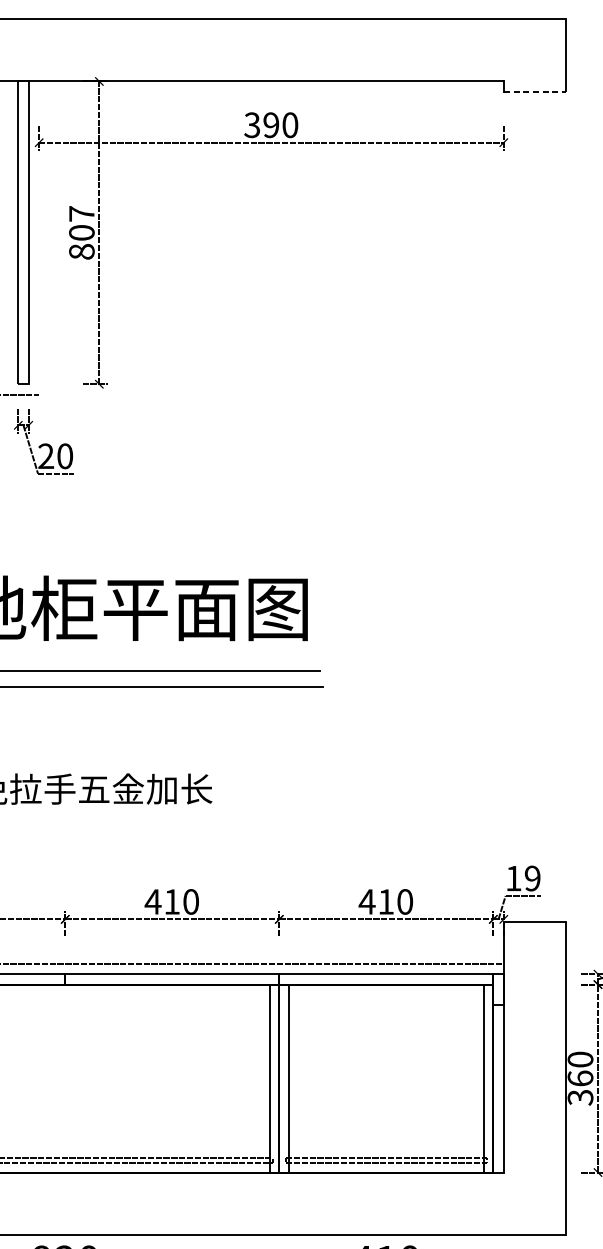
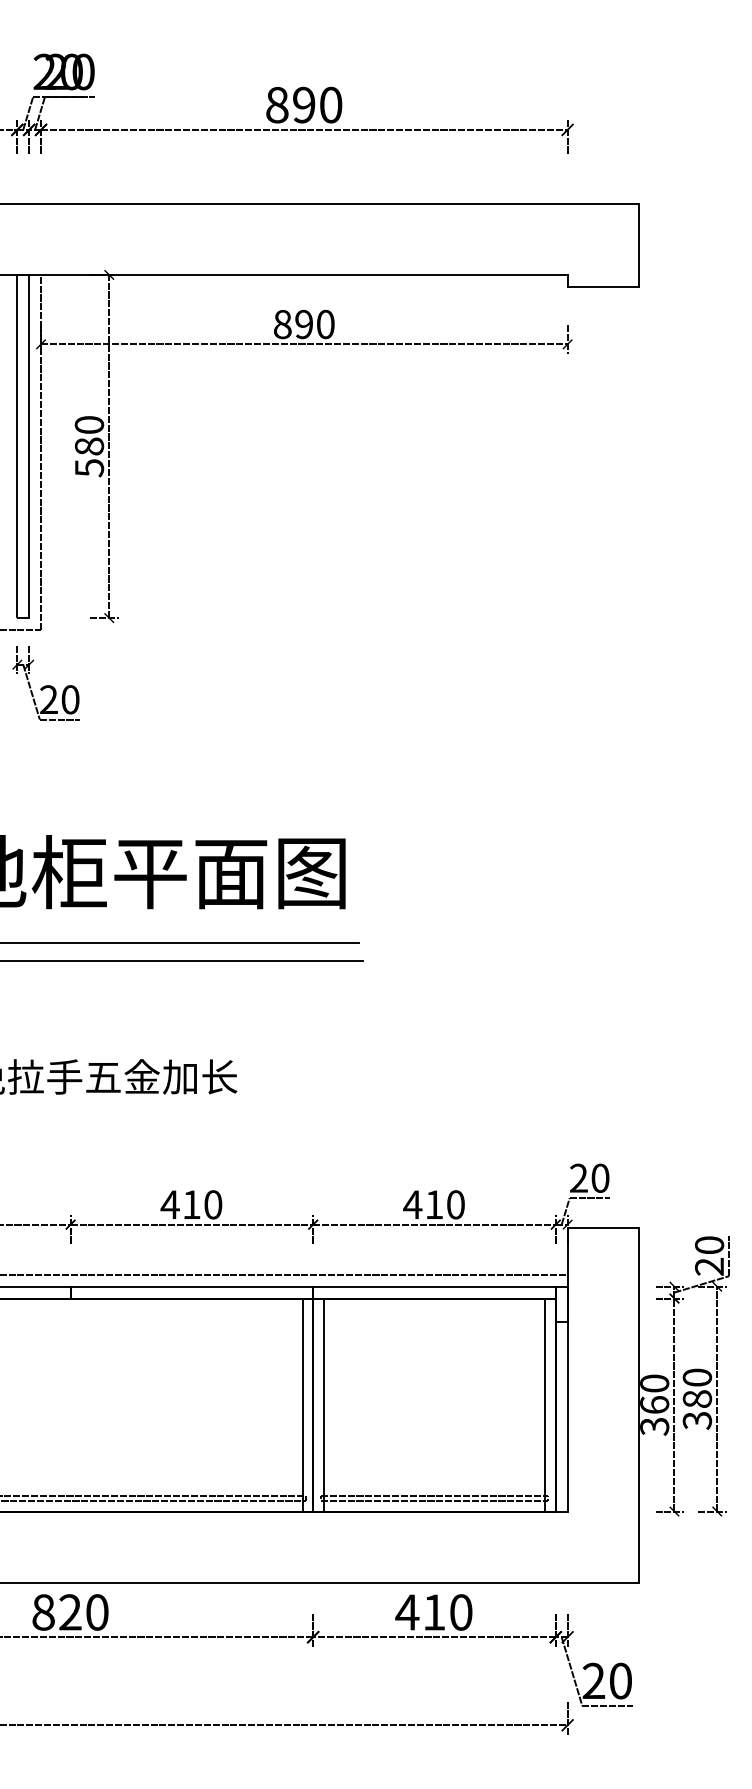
line: (535, 91) -> (603, 286), dashed -> solid
text: (252, 125) -> (282, 324), 390 -> 890
text: (81, 232) -> (89, 446), 807 -> 580
line: (39, 237) -> (41, 451), added
text: (523, 877) -> (589, 1177), 19 -> 20

